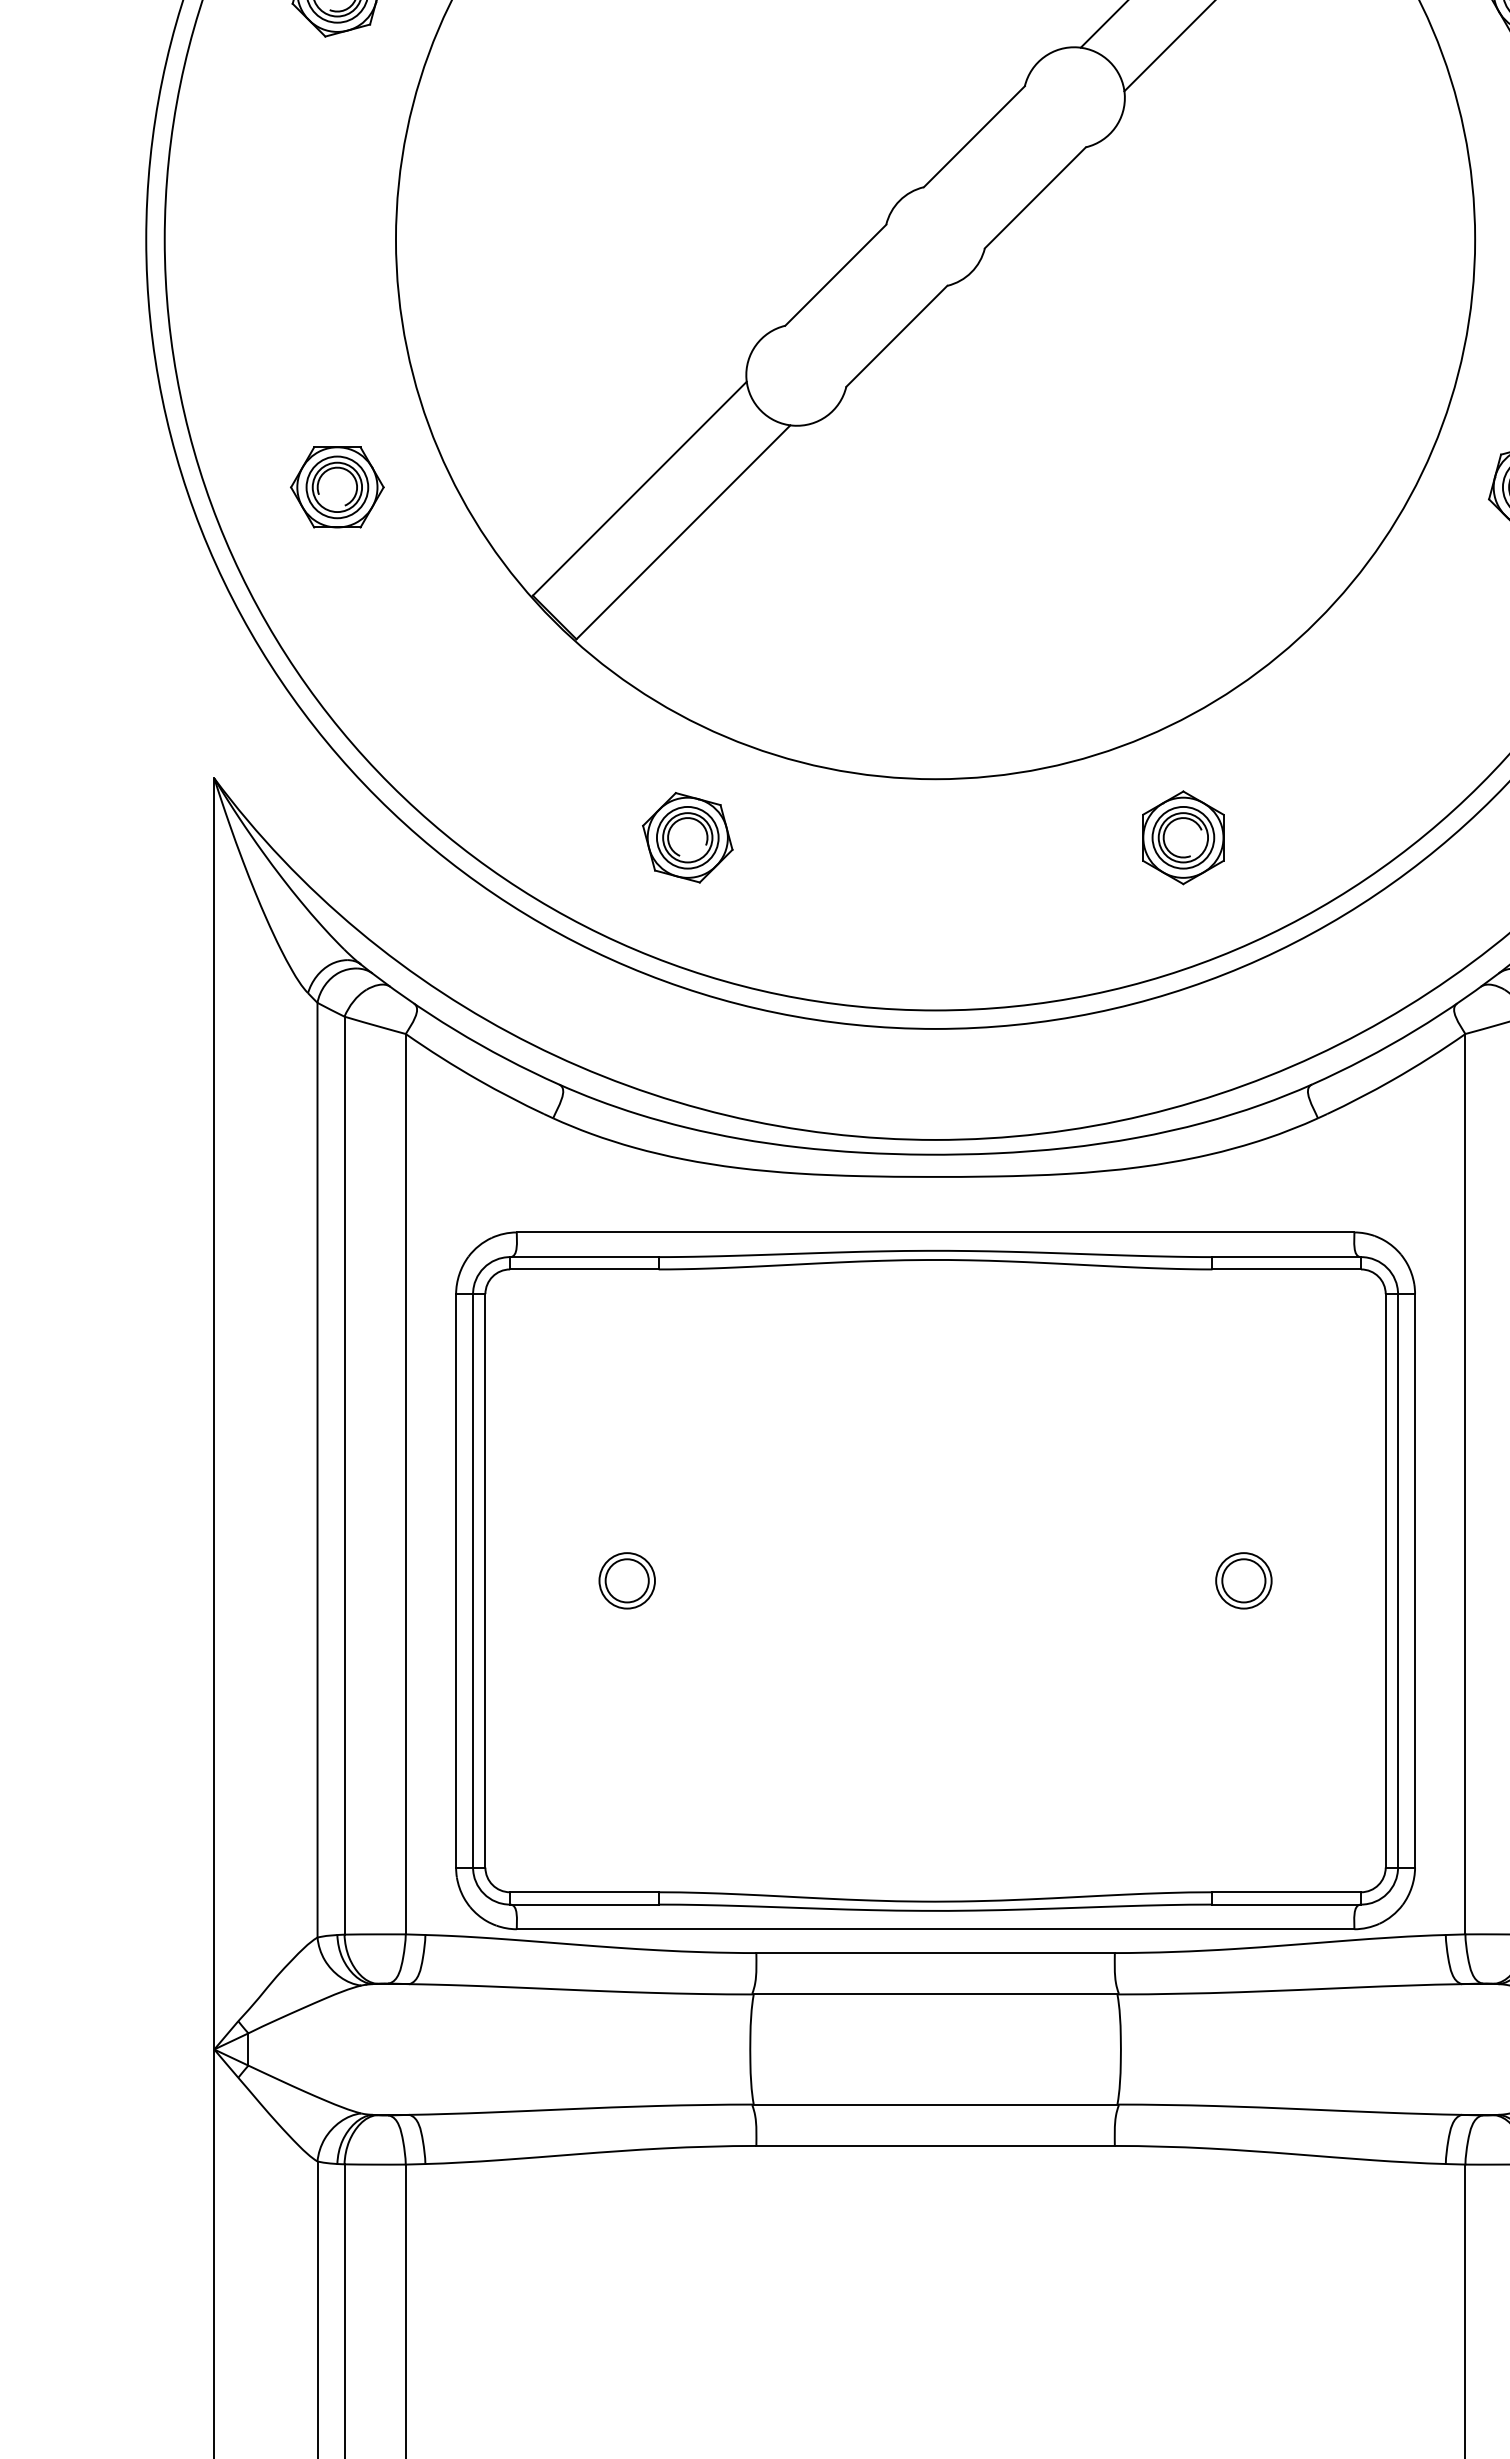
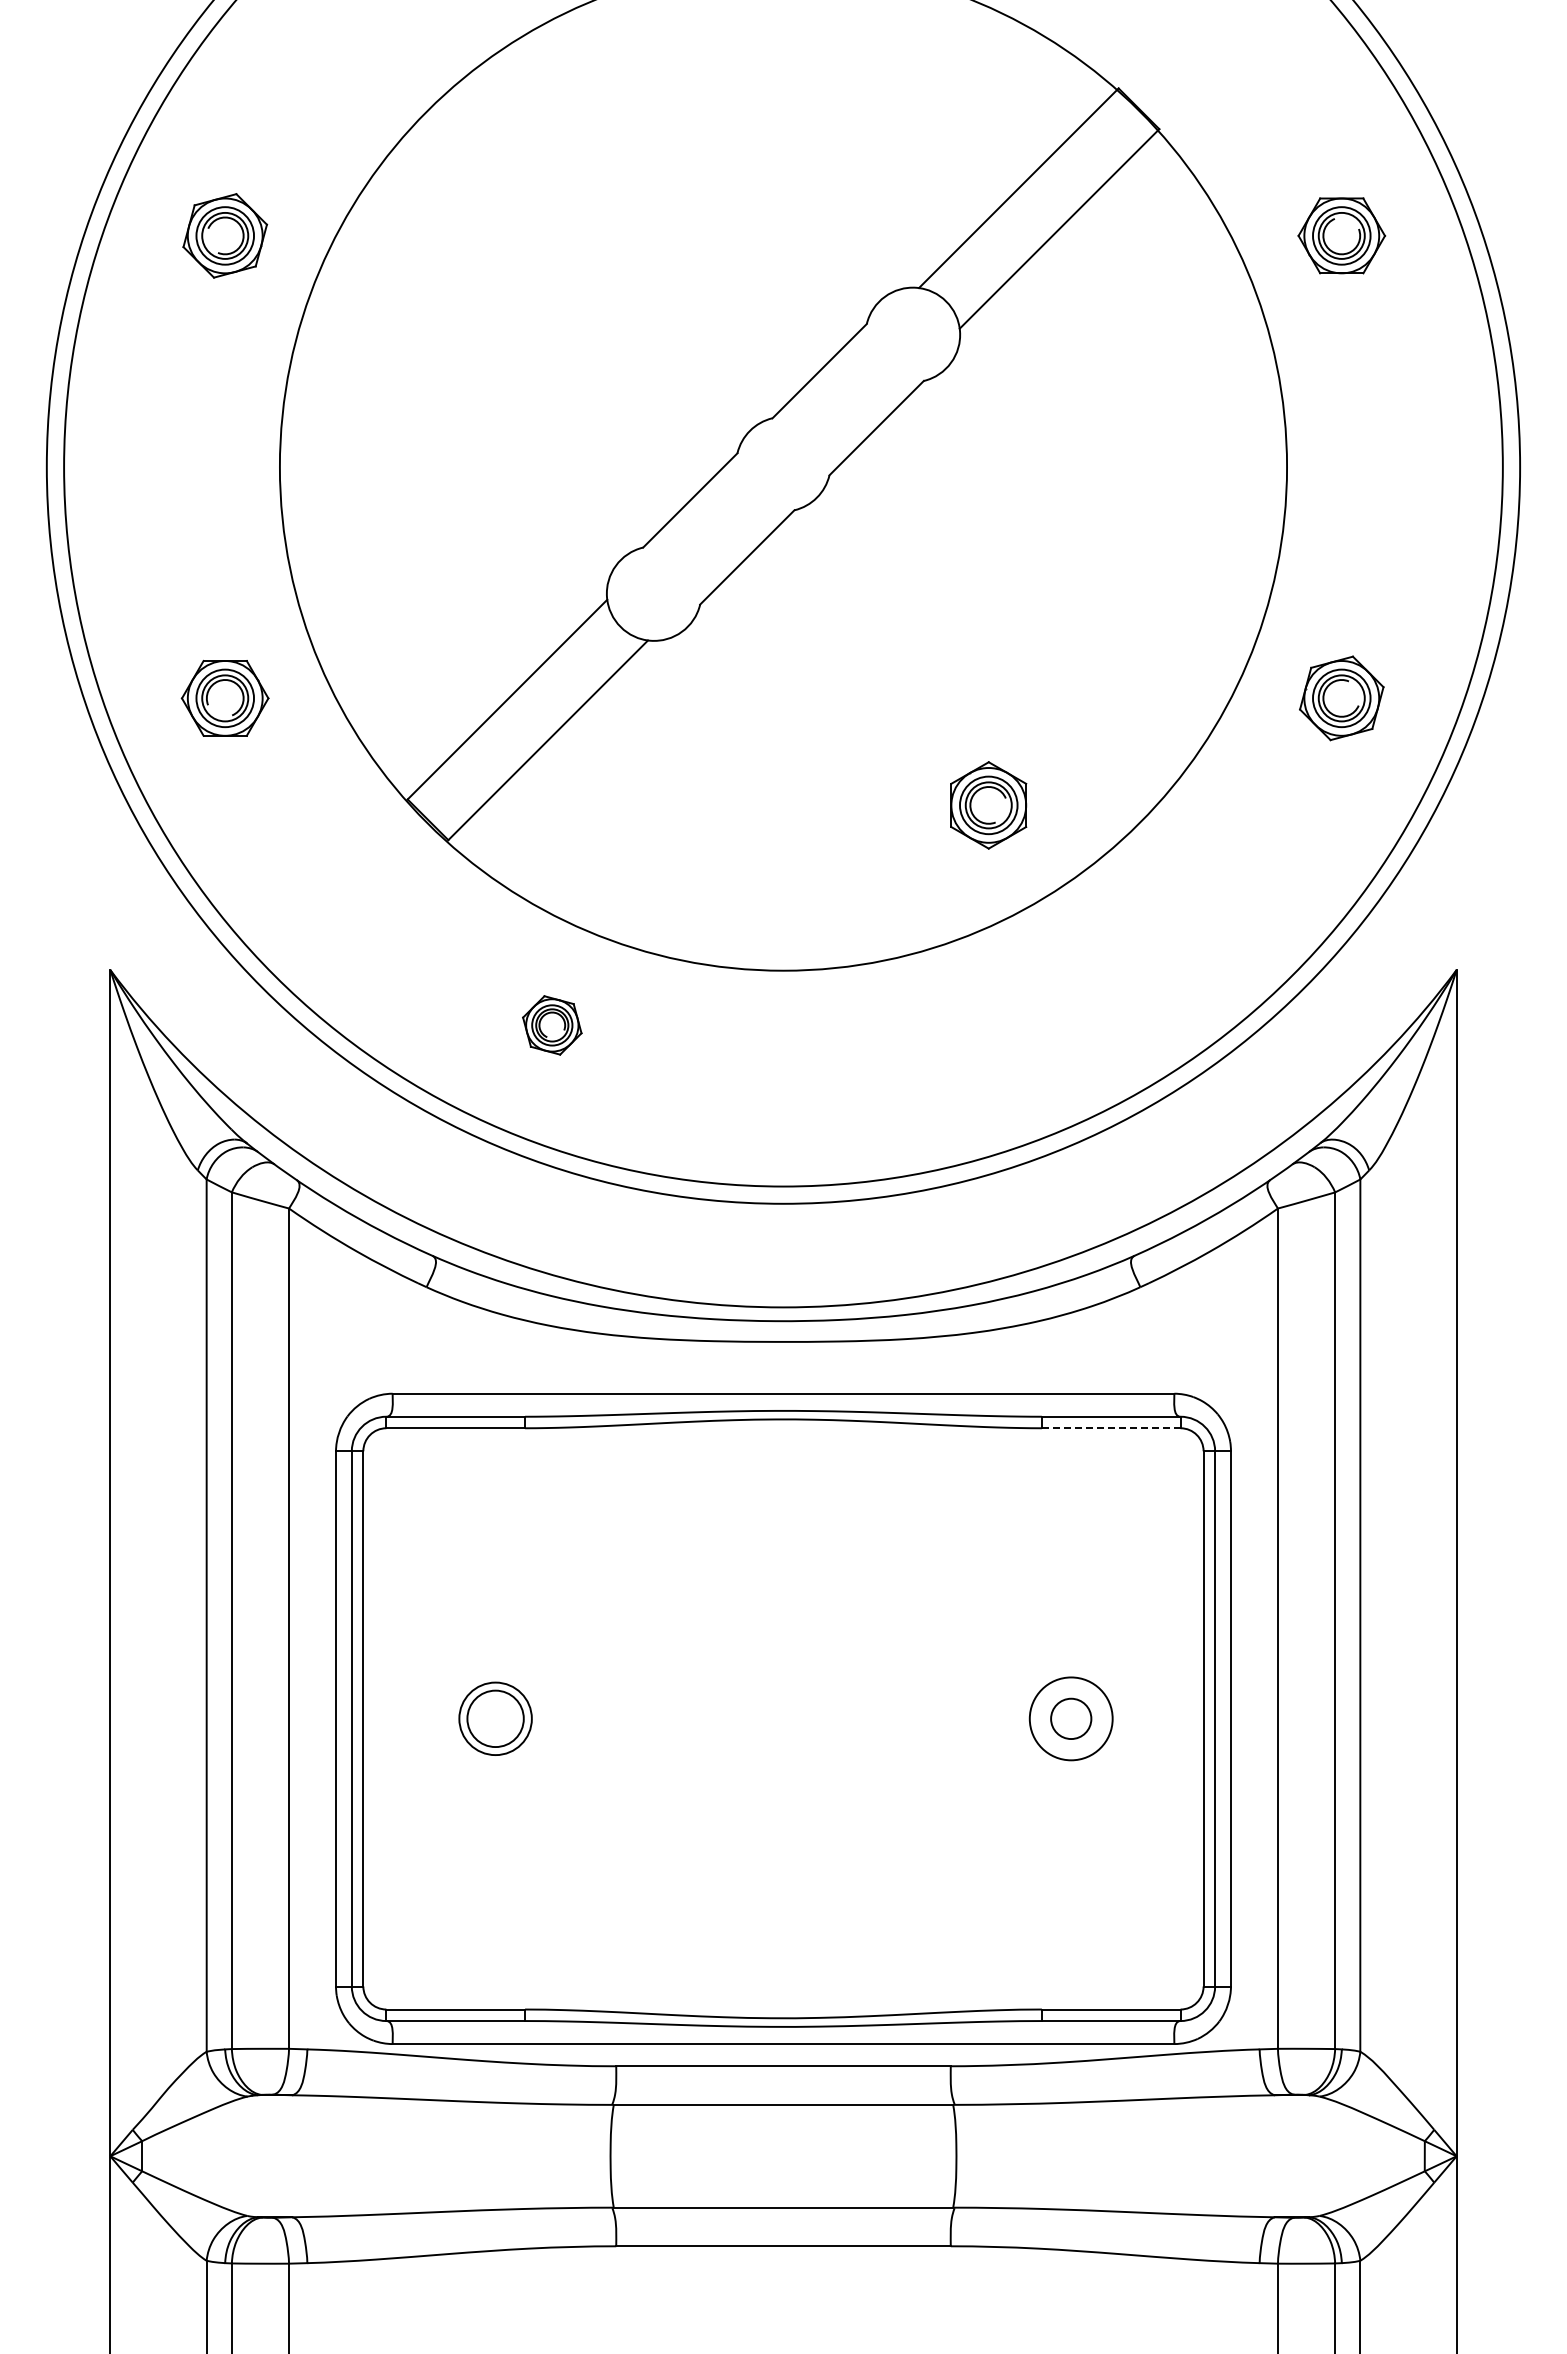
part: (688, 837) -> (552, 1025), size x0.7
part: (1183, 837) -> (988, 805), moved
line: (1285, 1269) -> (1110, 1428), solid -> dashed
part: (626, 1580) -> (495, 1718), size x1.4
circle: (1244, 1580) -> (1071, 1718), size x1.6

